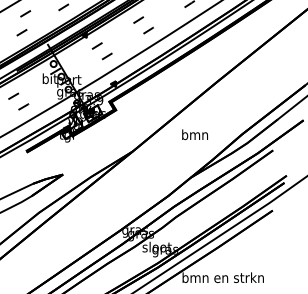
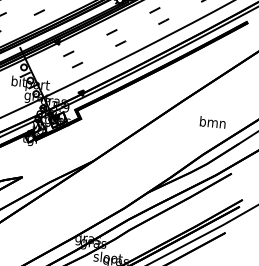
text: (194, 134) -> (212, 122), moved

